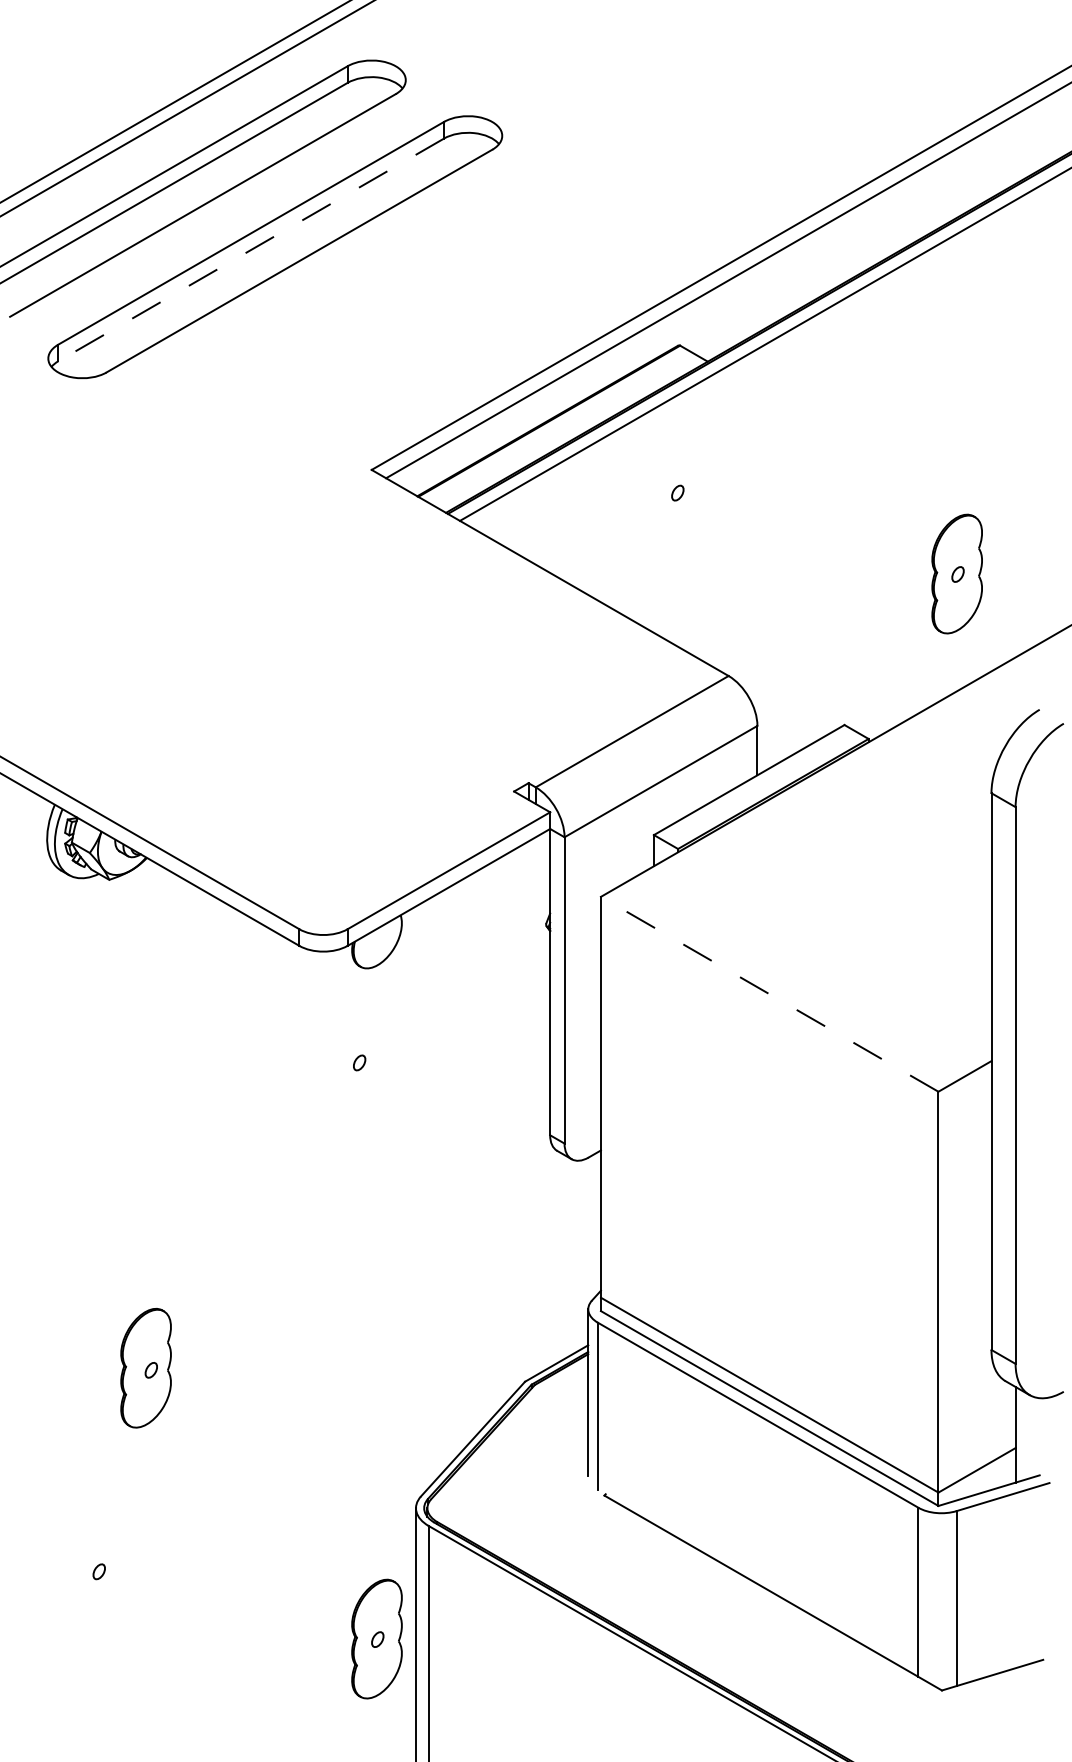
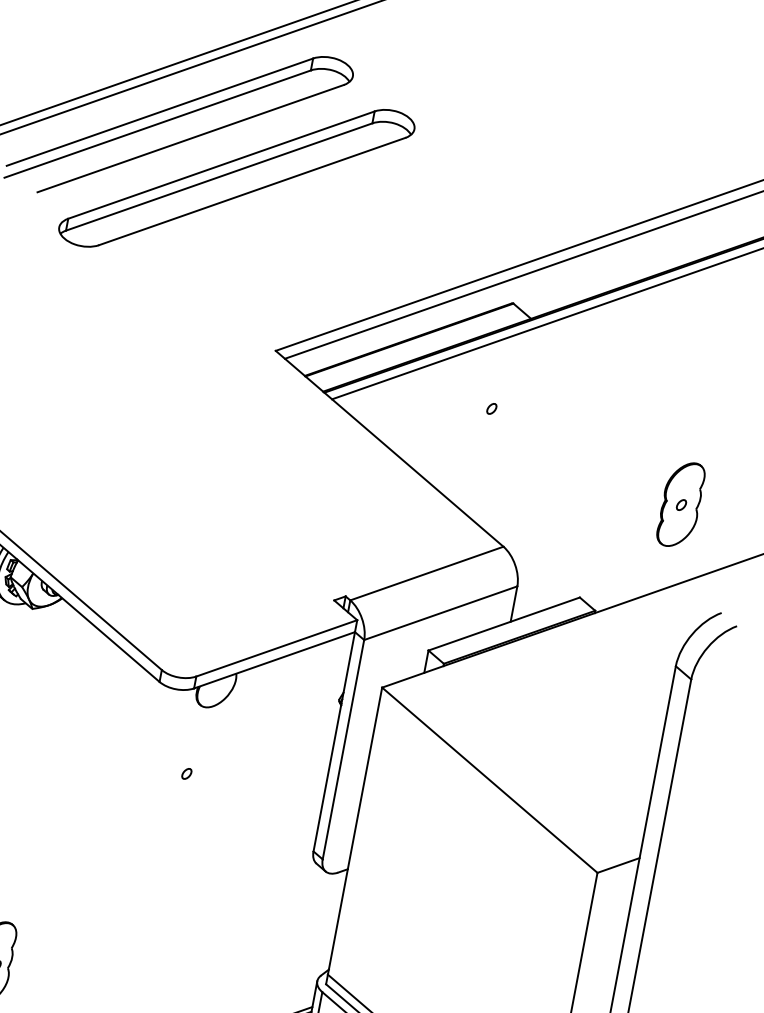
line: (251, 249) -> (219, 176), dashed -> solid
line: (769, 994) -> (489, 780), dashed -> solid

